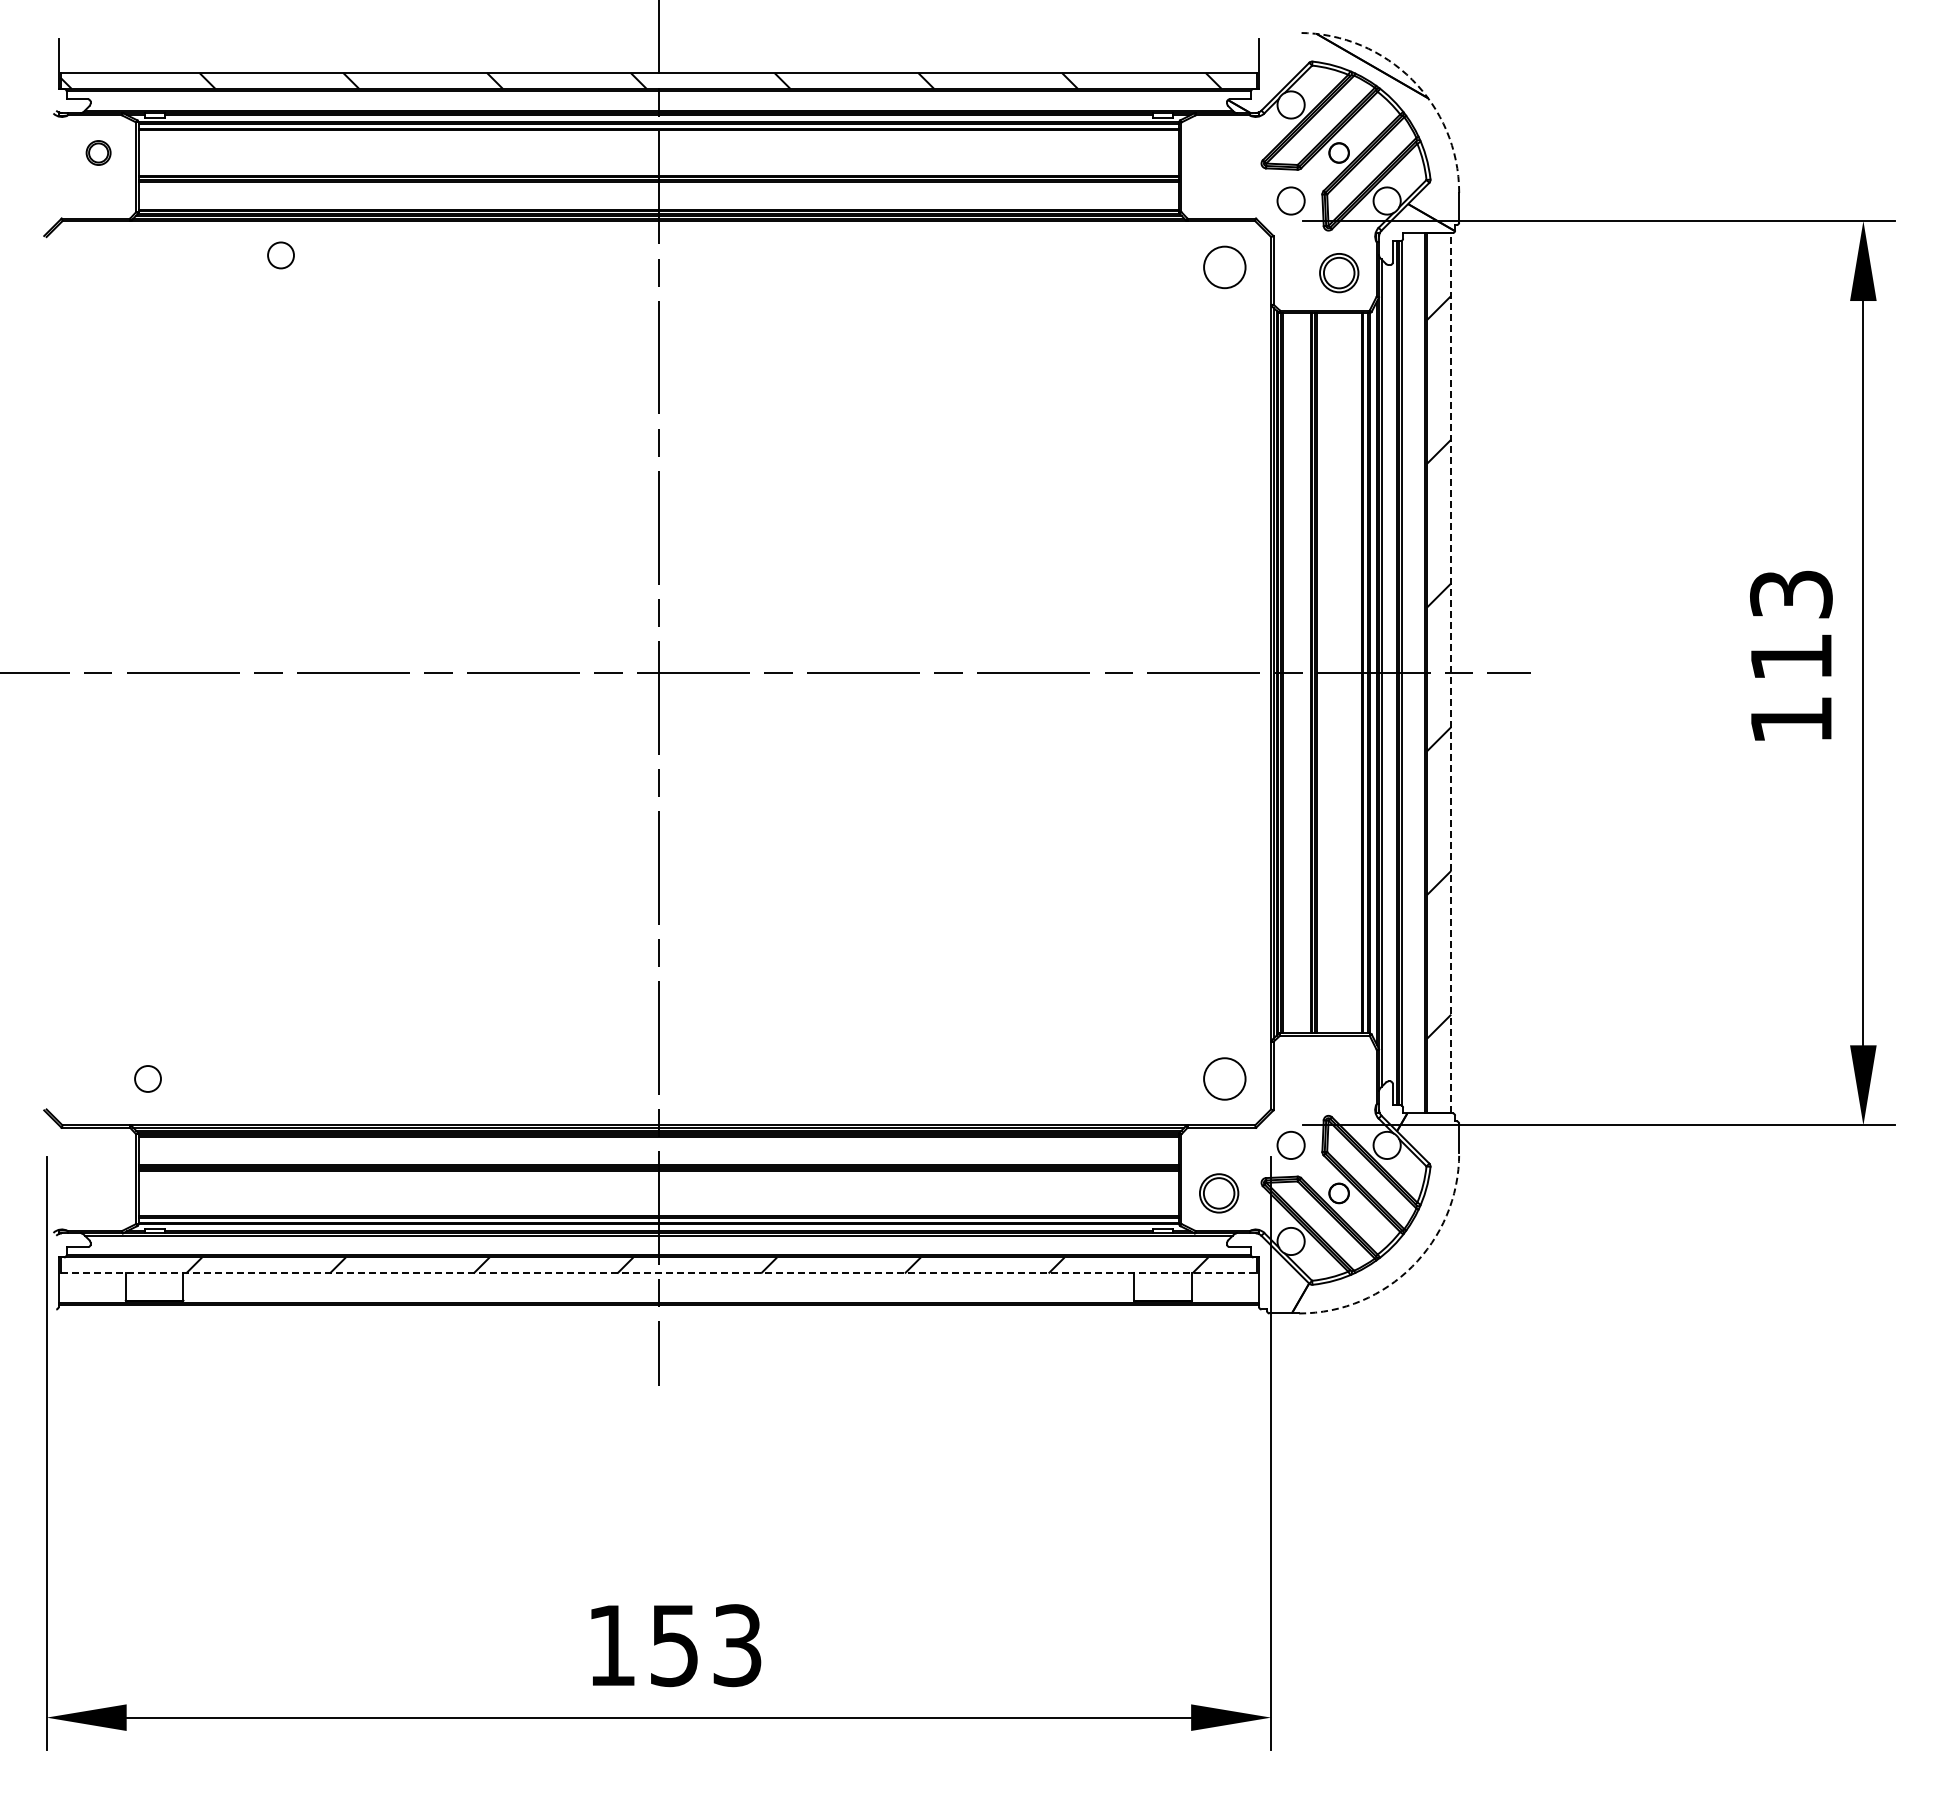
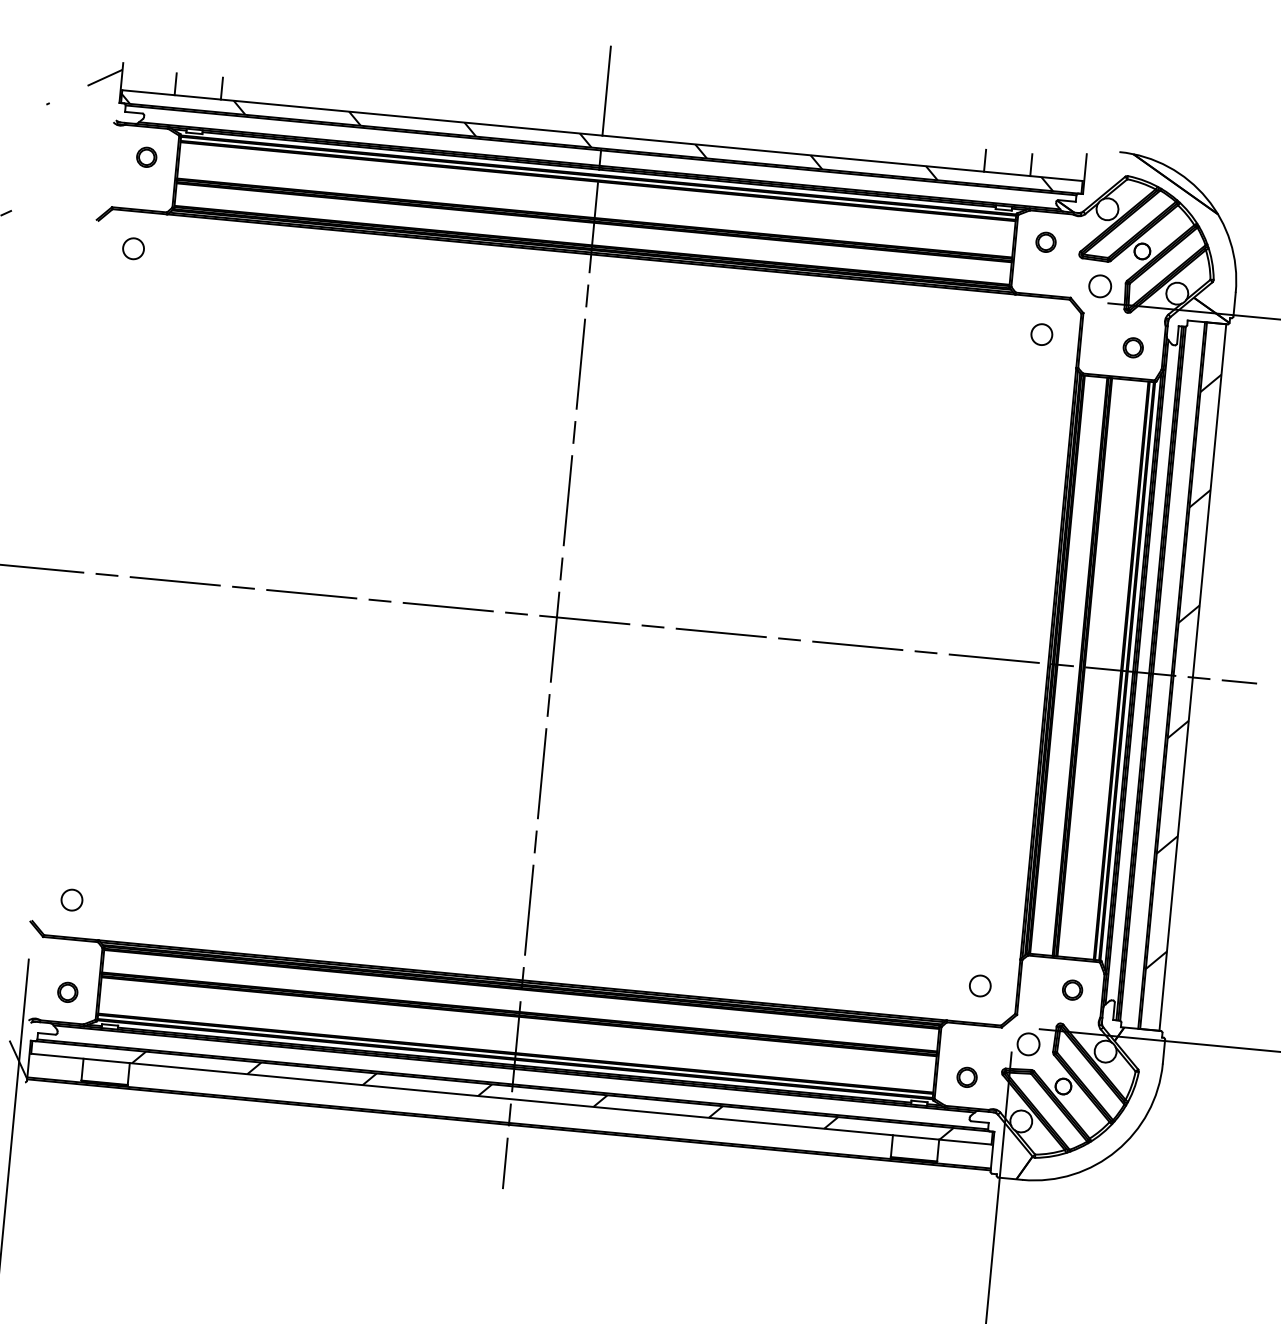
line: (125, 58) -> (175, 83), added
line: (183, 58) -> (222, 87), added
line: (1134, 58) -> (985, 160), added
line: (1191, 58) -> (1031, 164), added
hatch: (37, 59) -> (104, 77), added
arc: (1412, 79) -> (1206, 198), dashed -> solid
part: (1218, 152) -> (1045, 241), added
circle: (280, 255) -> (133, 248), moved
circle: (1224, 267) -> (1041, 334), size x0.62
part: (1338, 272) -> (1132, 347), size x0.62
line: (1451, 672) -> (1193, 676), dashed -> solid
part: (1338, 1073) -> (1072, 990), added
circle: (147, 1078) -> (71, 899), moved
circle: (1224, 1078) -> (980, 985), size x0.62
part: (98, 1193) -> (67, 992), added
part: (1218, 1193) -> (966, 1077), size x0.62
arc: (1412, 1266) -> (1116, 1150), dashed -> solid
line: (659, 1273) -> (511, 1099), dashed -> solid
hatch: (45, 1282) -> (18, 1059), added

